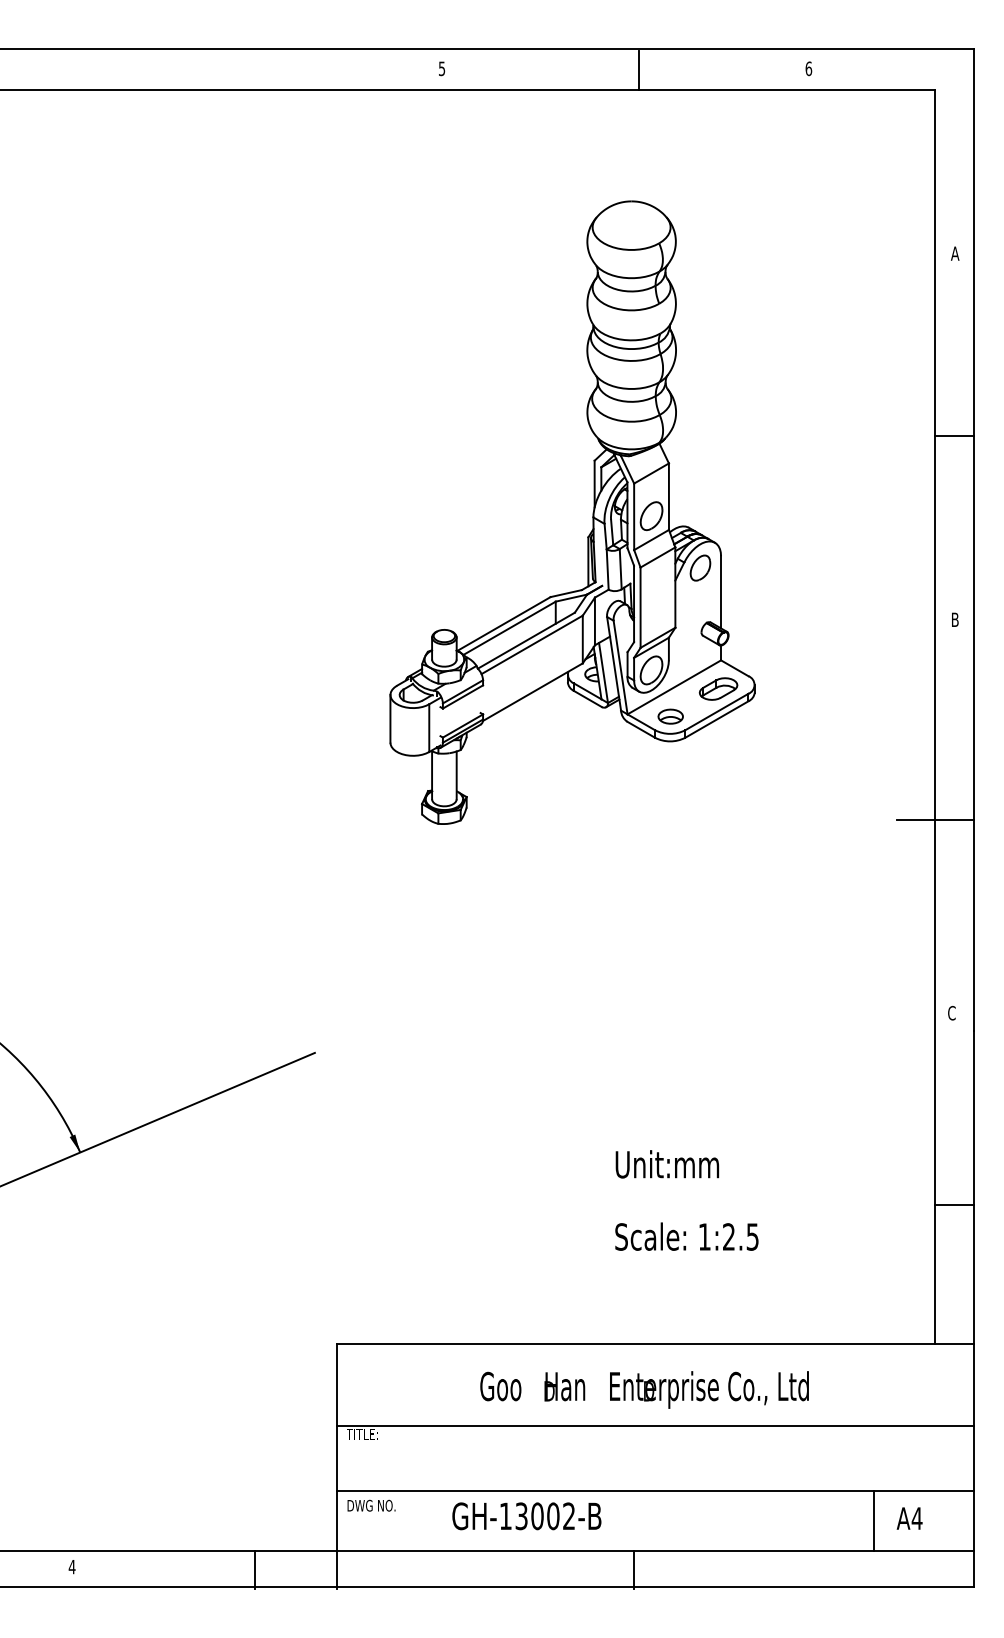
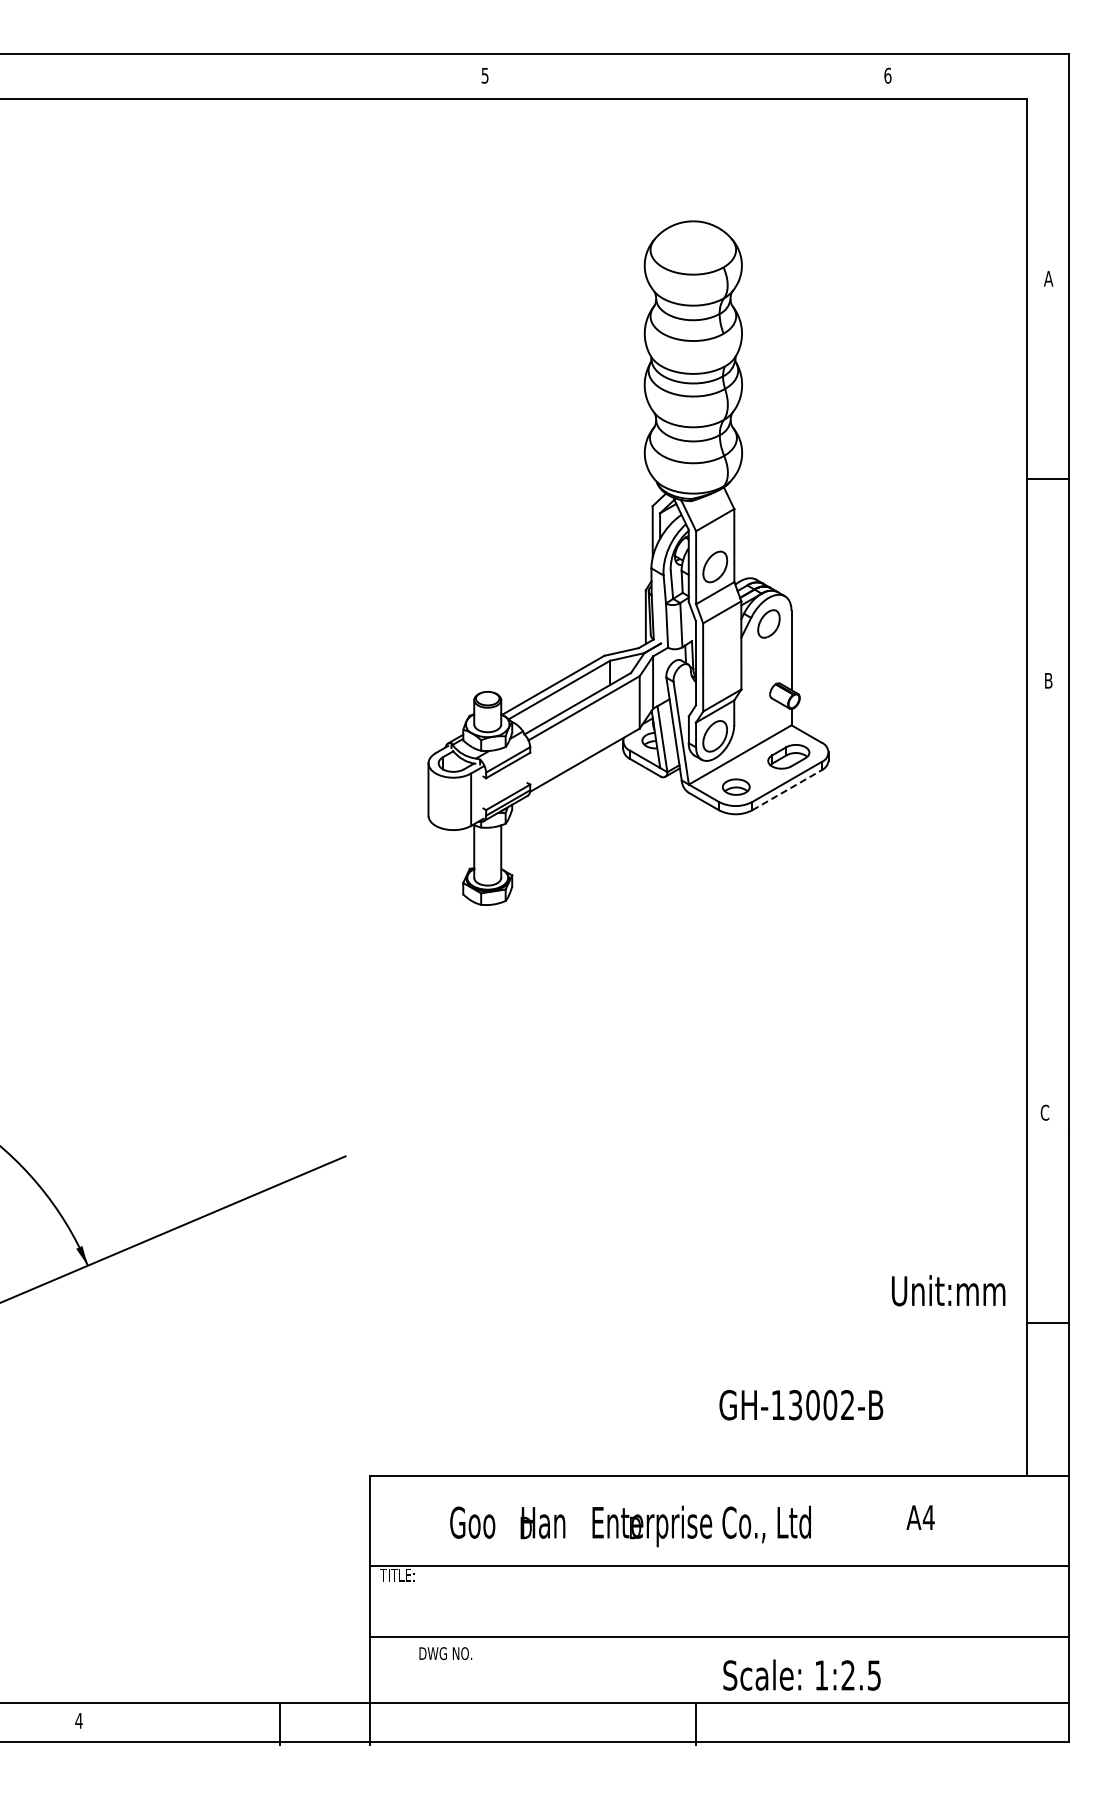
line: (639, 70) -> (701, 77), removed
line: (717, 719) -> (787, 790), solid -> dashed
line: (935, 819) -> (1026, 900), removed
text: (667, 1164) -> (948, 1290), moved
text: (686, 1236) -> (801, 1674), moved
text: (644, 1390) -> (630, 1526), moved
text: (371, 1505) -> (445, 1653), moved
text: (527, 1516) -> (801, 1405), moved
text: (909, 1518) -> (920, 1517), moved
line: (874, 1520) -> (959, 1669), removed

